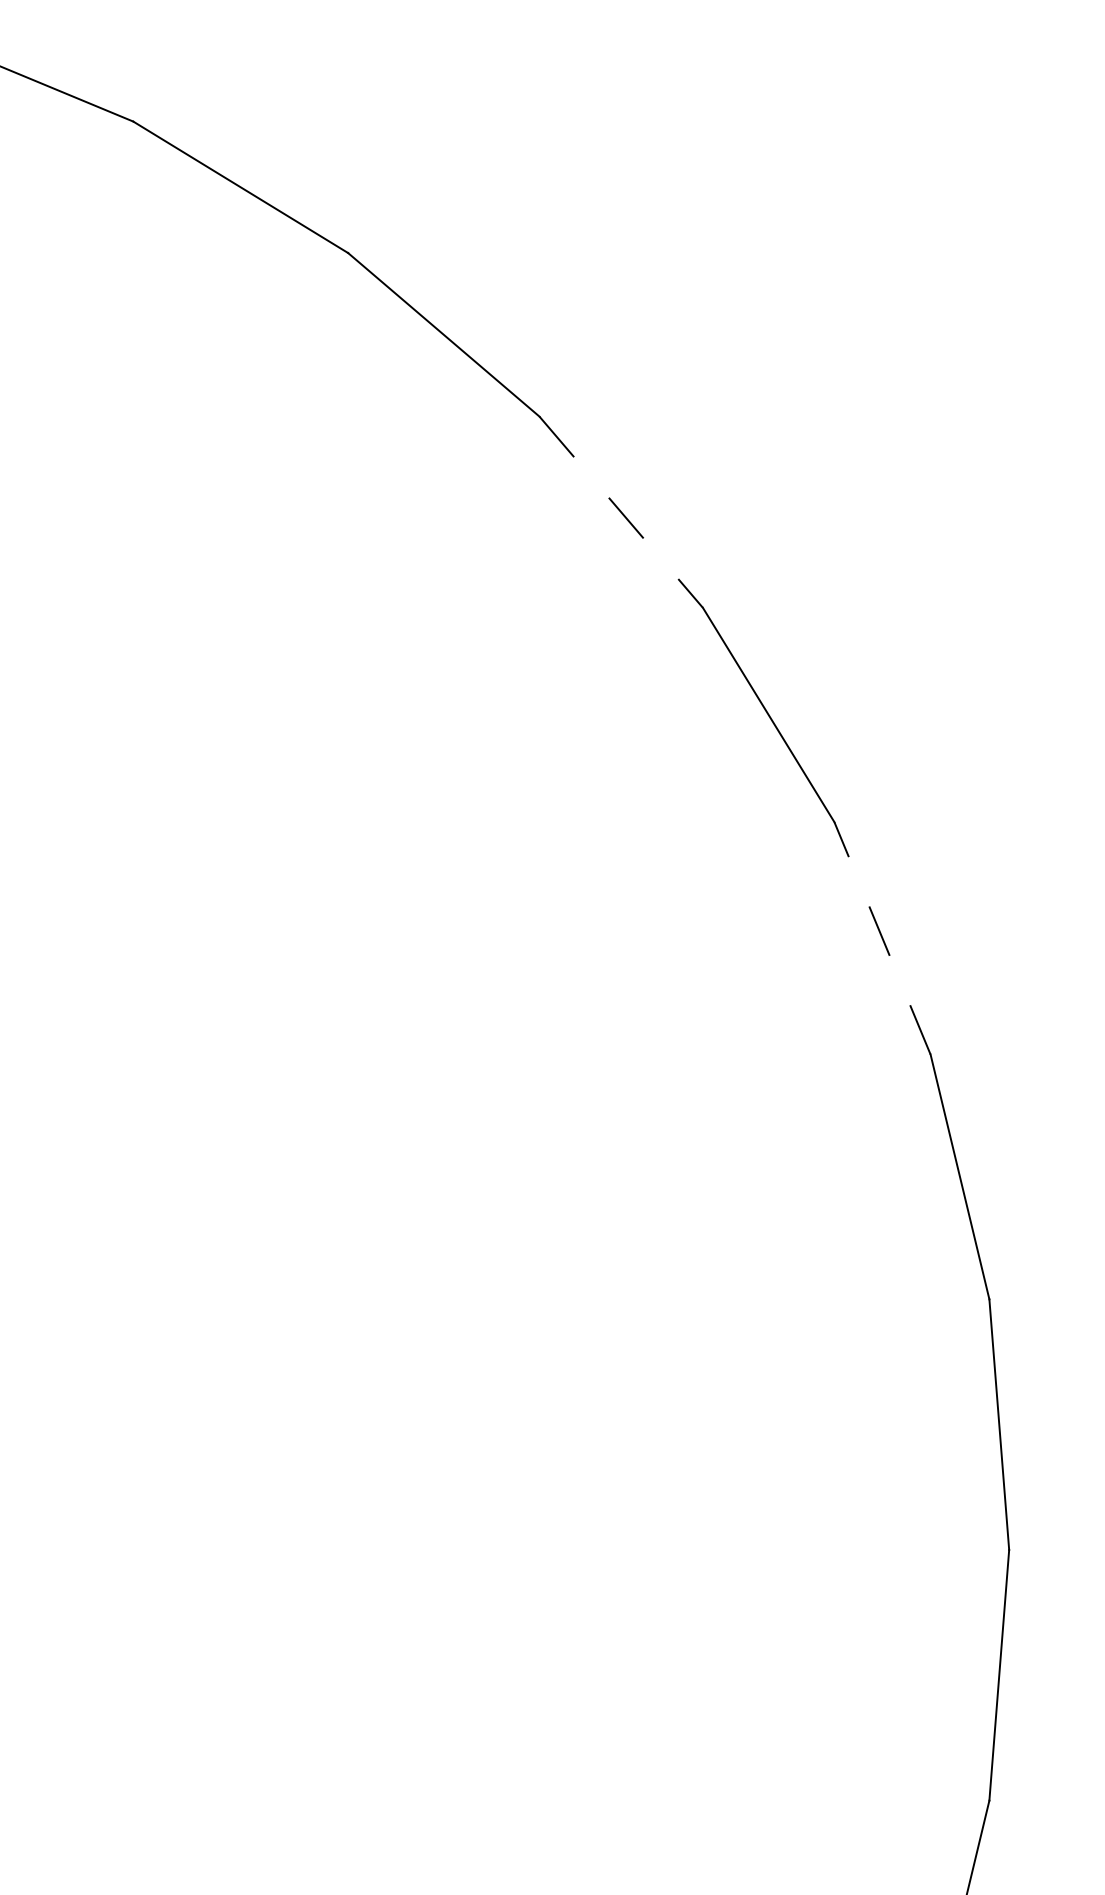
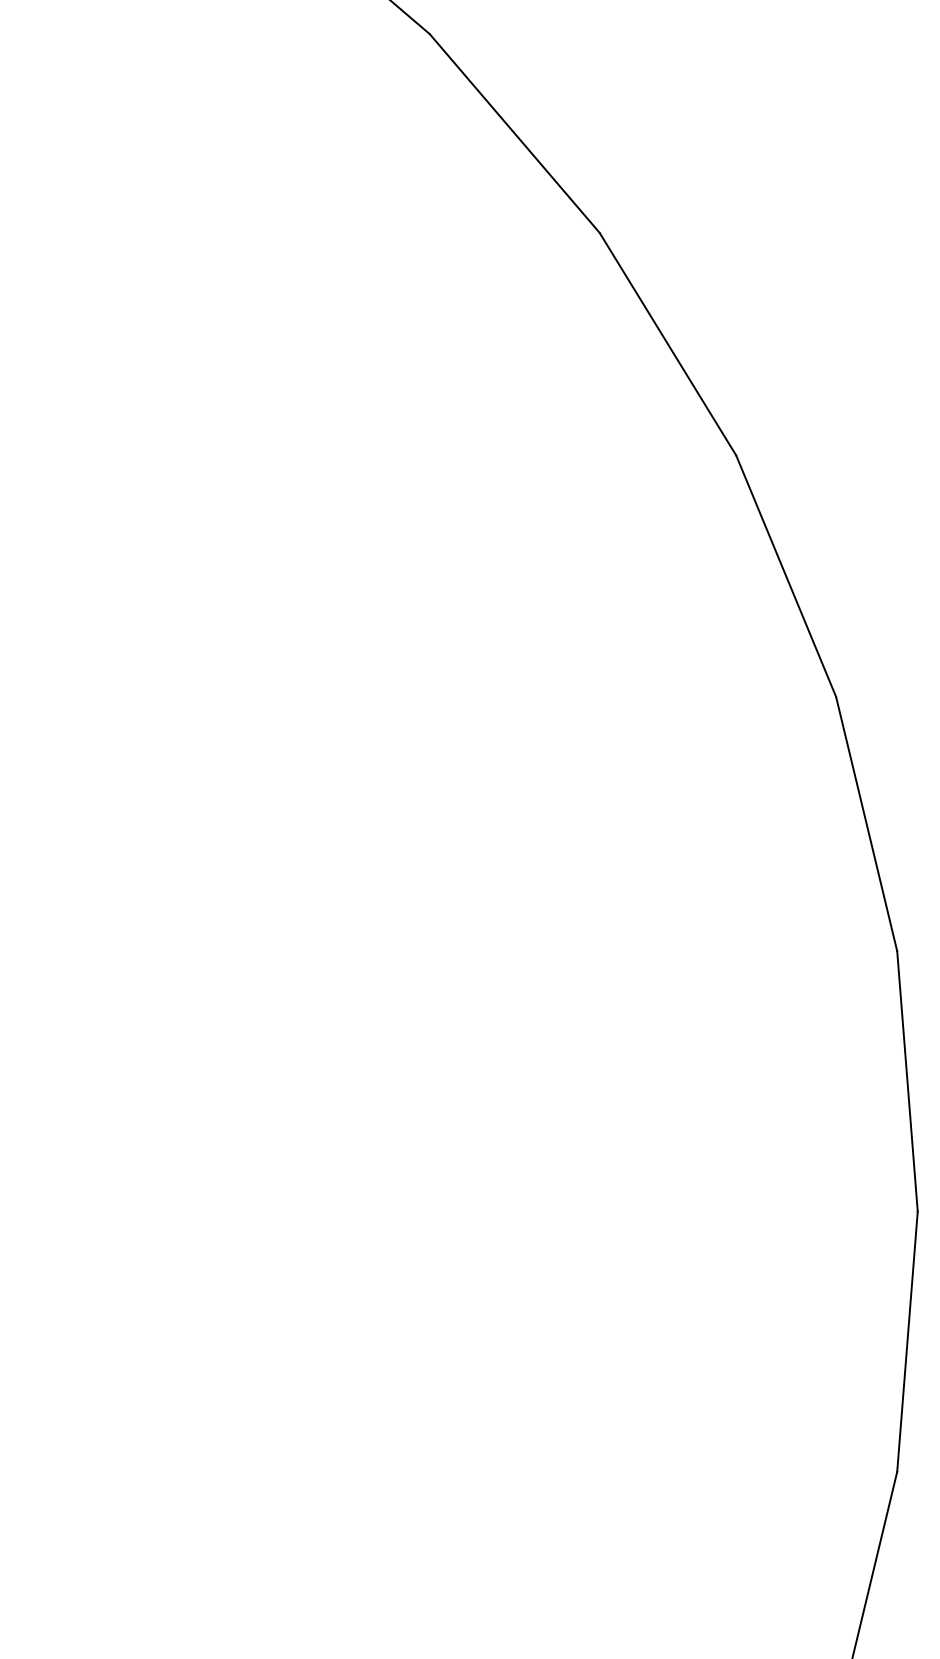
line: (621, 512) -> (515, 133), dashed -> solid
line: (882, 938) -> (786, 576), dashed -> solid

